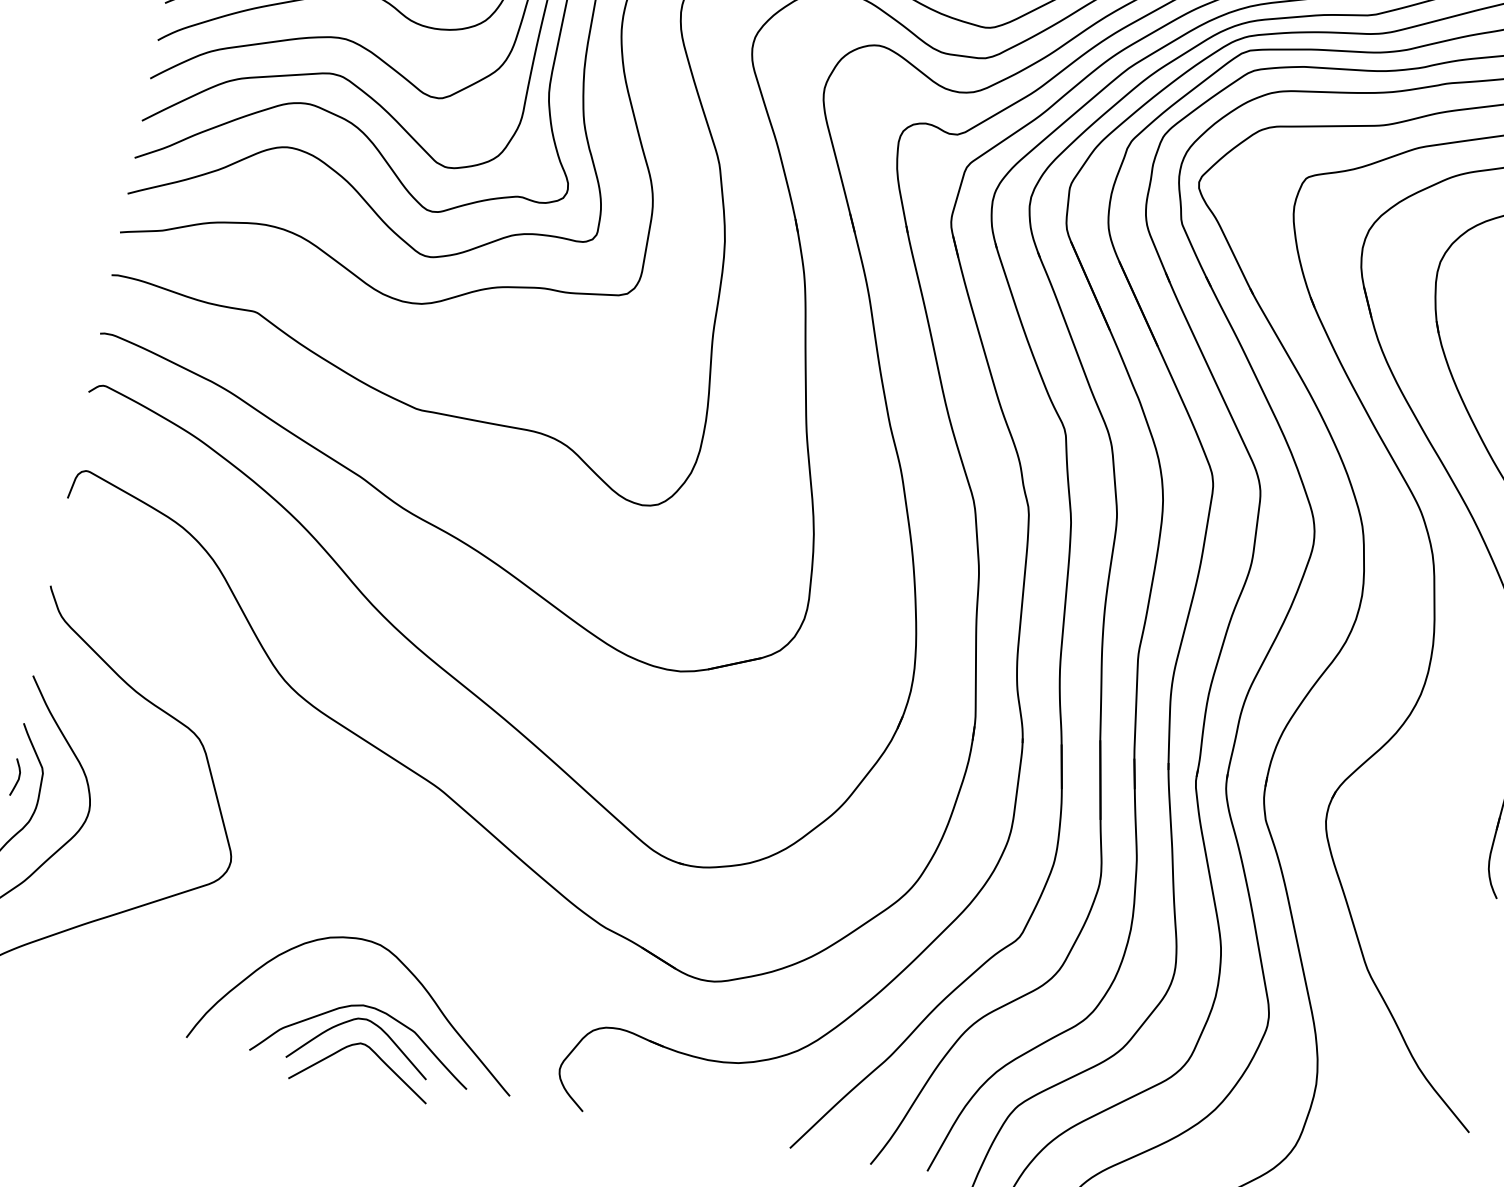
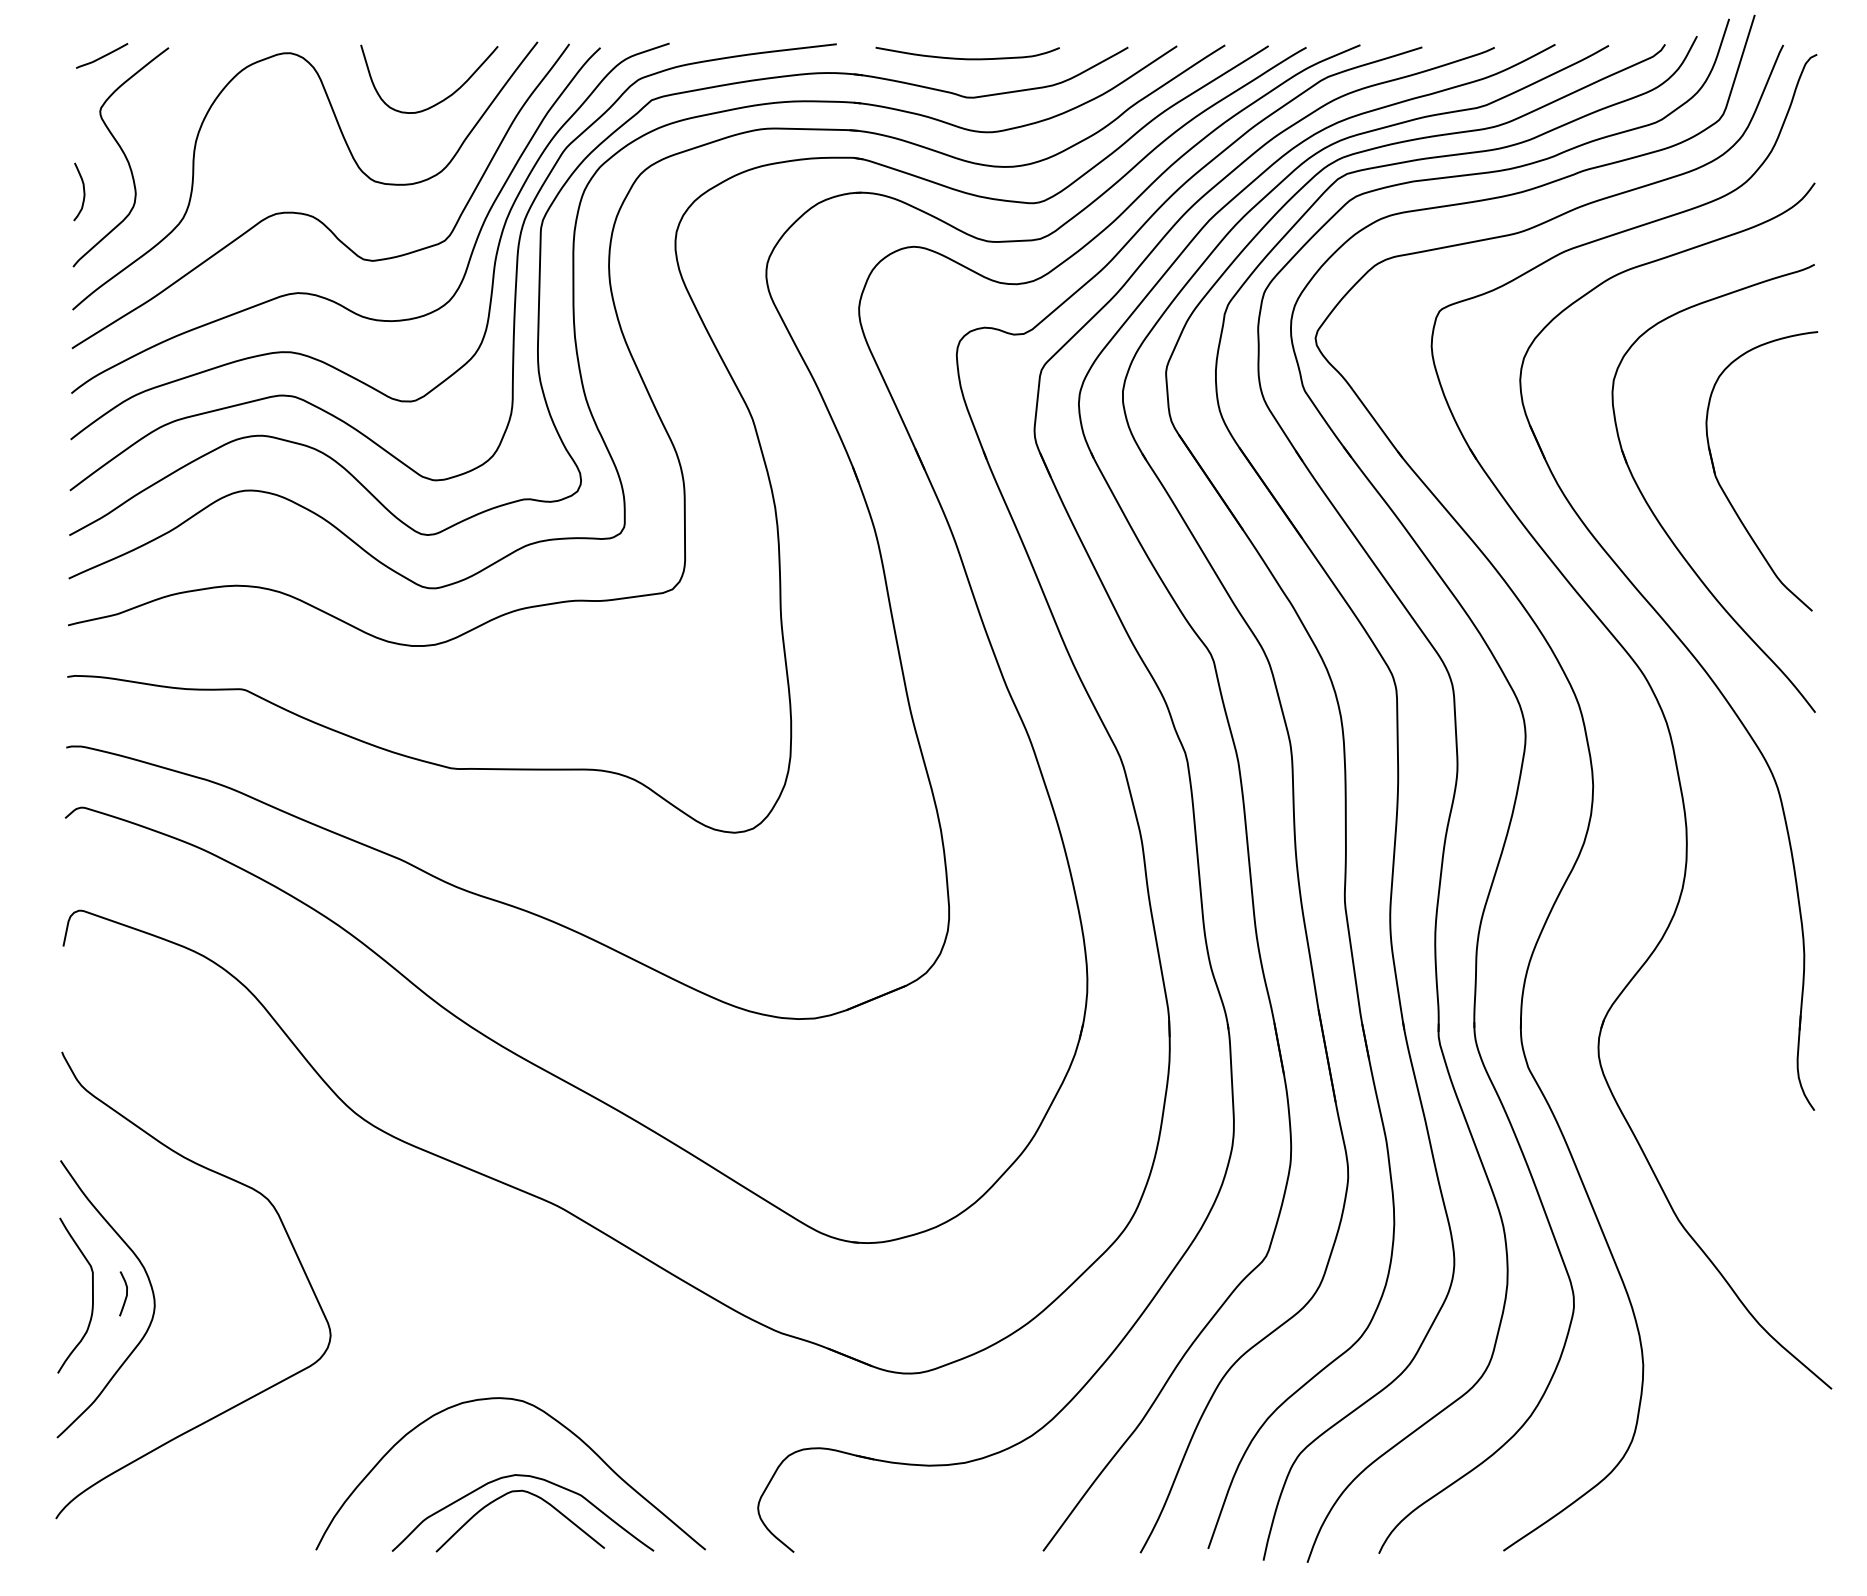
curve: (18, 777) -> (126, 1293), moved
curve: (375, 1054) -> (539, 1529), removed

